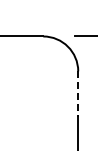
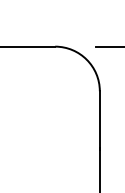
line: (78, 94) -> (100, 120), dashed -> solid

